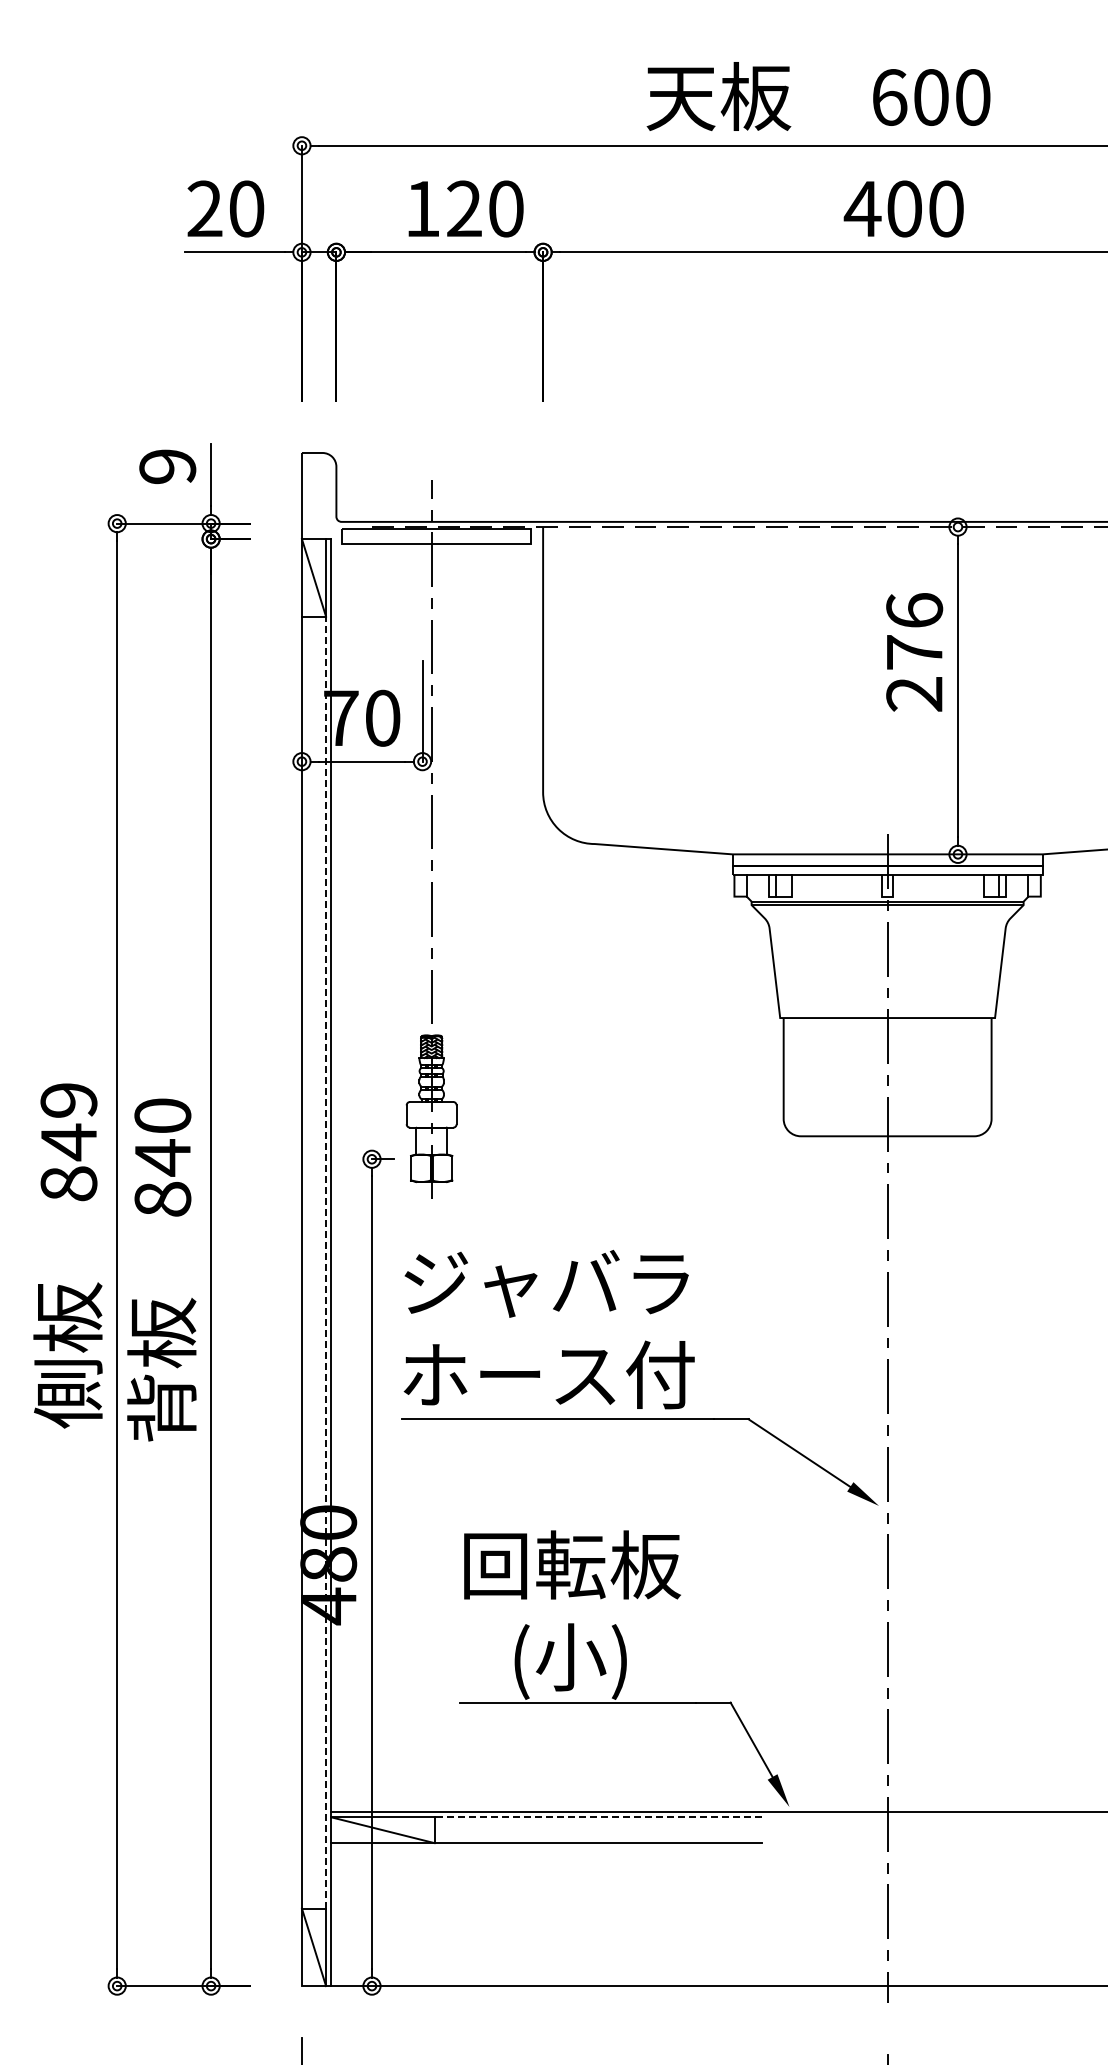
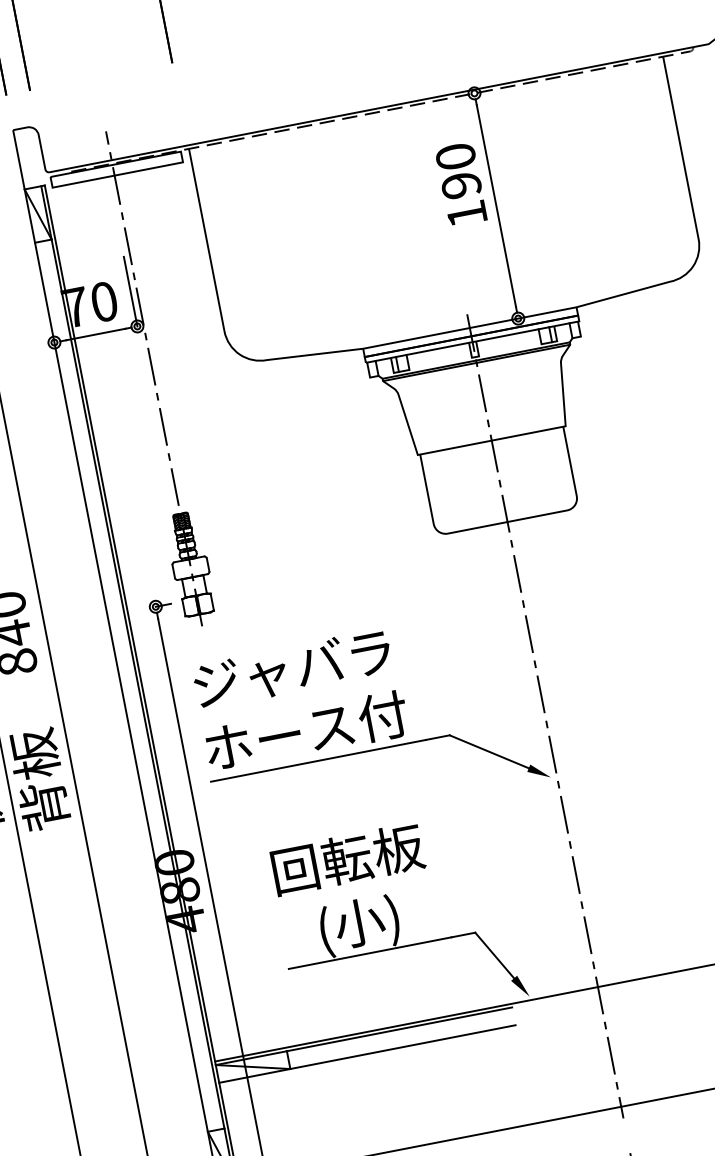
text: (914, 652) -> (461, 185), 276 -> 190
line: (326, 1262) -> (138, 683), dashed -> solid
line: (598, 1817) -> (399, 1029), dashed -> solid

